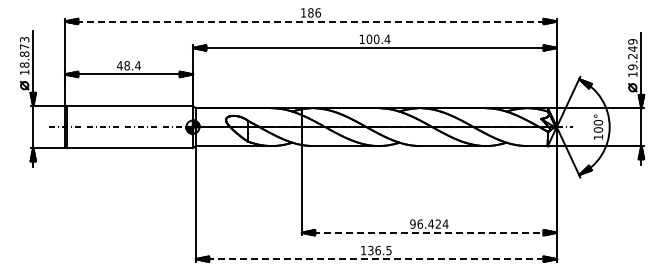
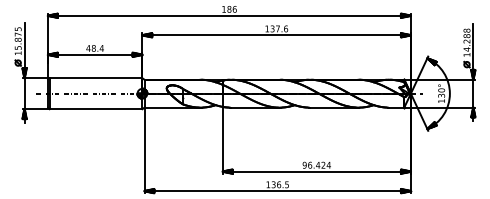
line: (310, 21) -> (229, 15), dashed -> solid
text: (378, 39) -> (279, 29), 100.4 -> 137.6
text: (24, 52) -> (18, 38), 18.873 -> 15.875
text: (632, 54) -> (466, 40), 19.249 -> 14.288
text: (598, 129) -> (441, 95), 100° -> 130°
line: (429, 232) -> (316, 171), dashed -> solid
line: (376, 259) -> (277, 191), dashed -> solid

